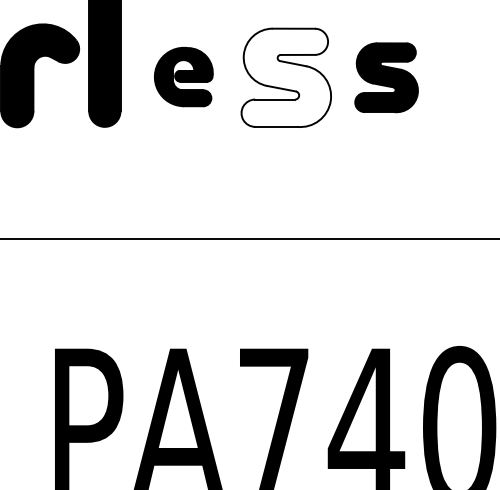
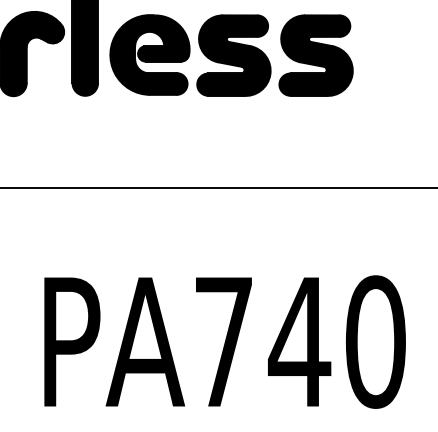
part: (183, 76) -> (149, 54), size x1.67
fill: (285, 77) -> (233, 55), added
part: (385, 77) -> (315, 55), size x1.43

